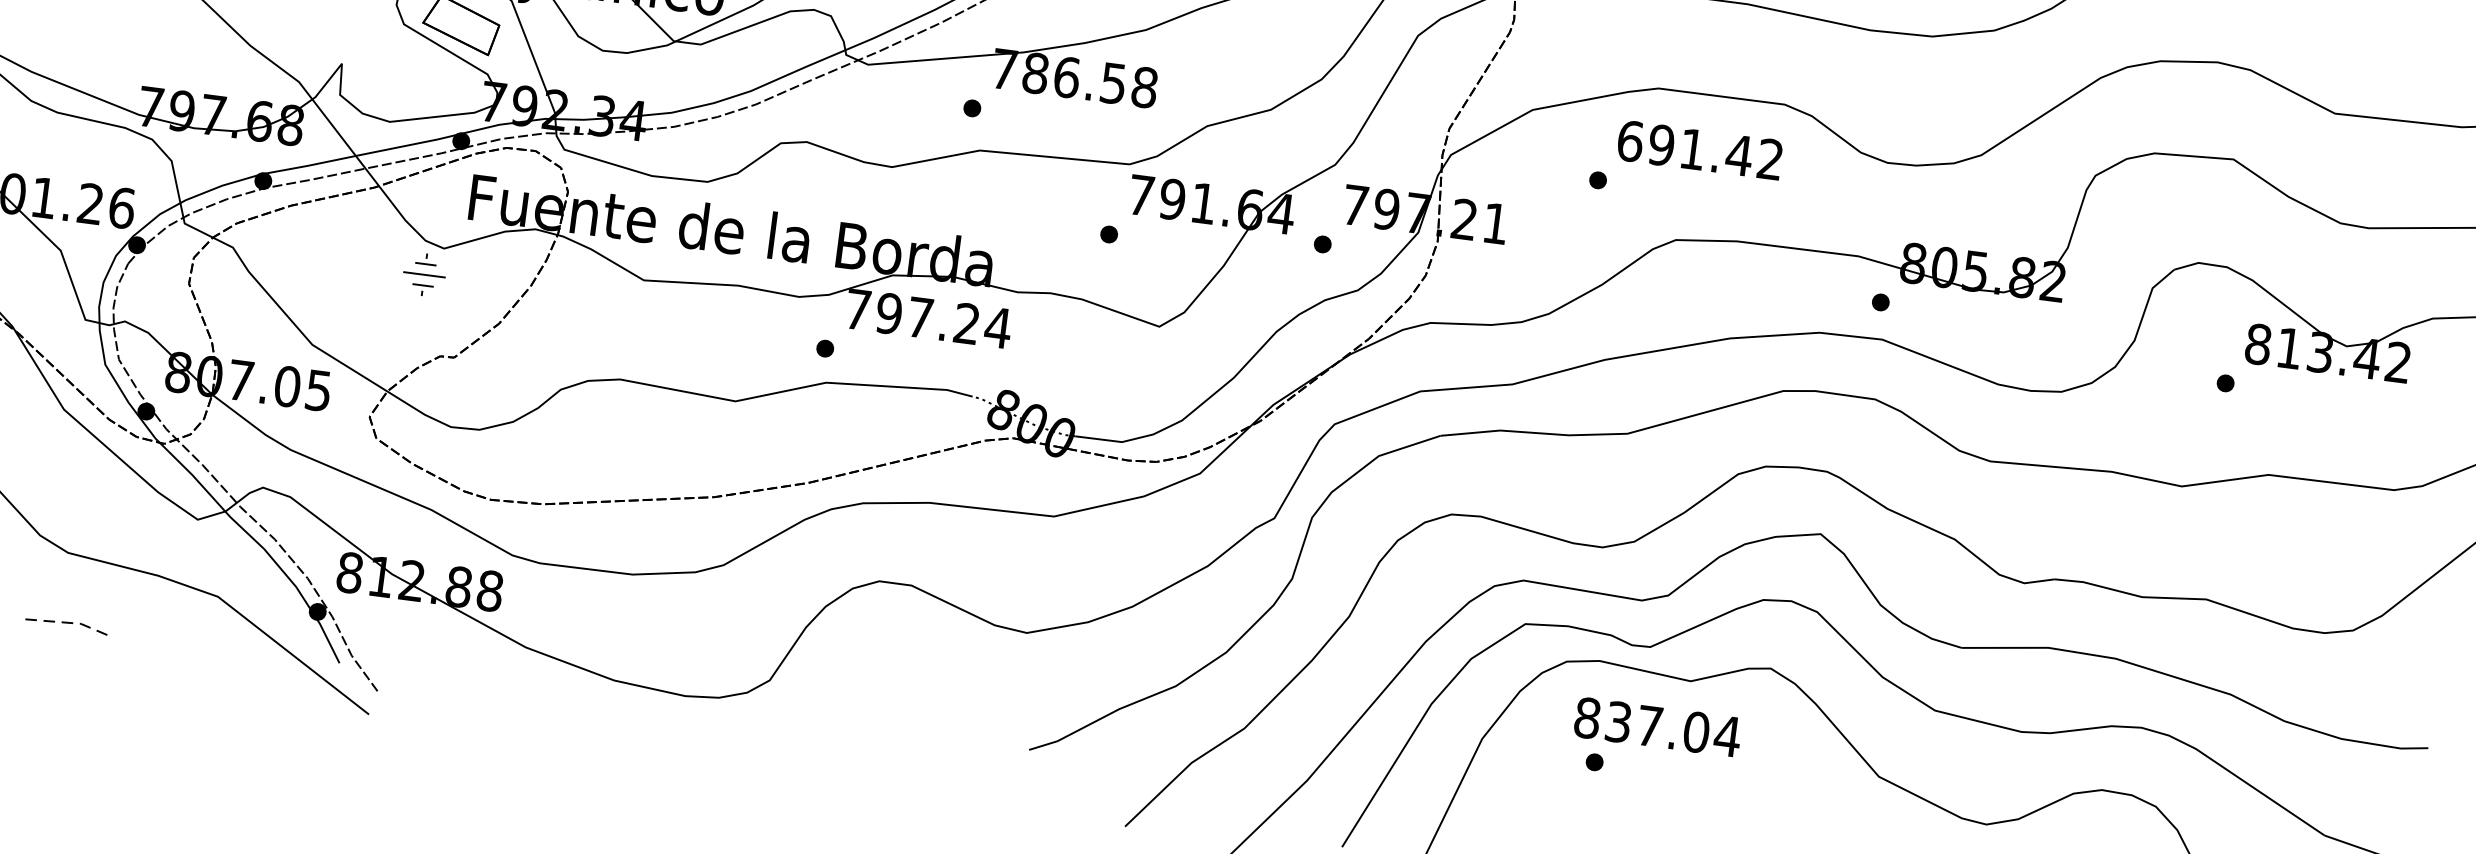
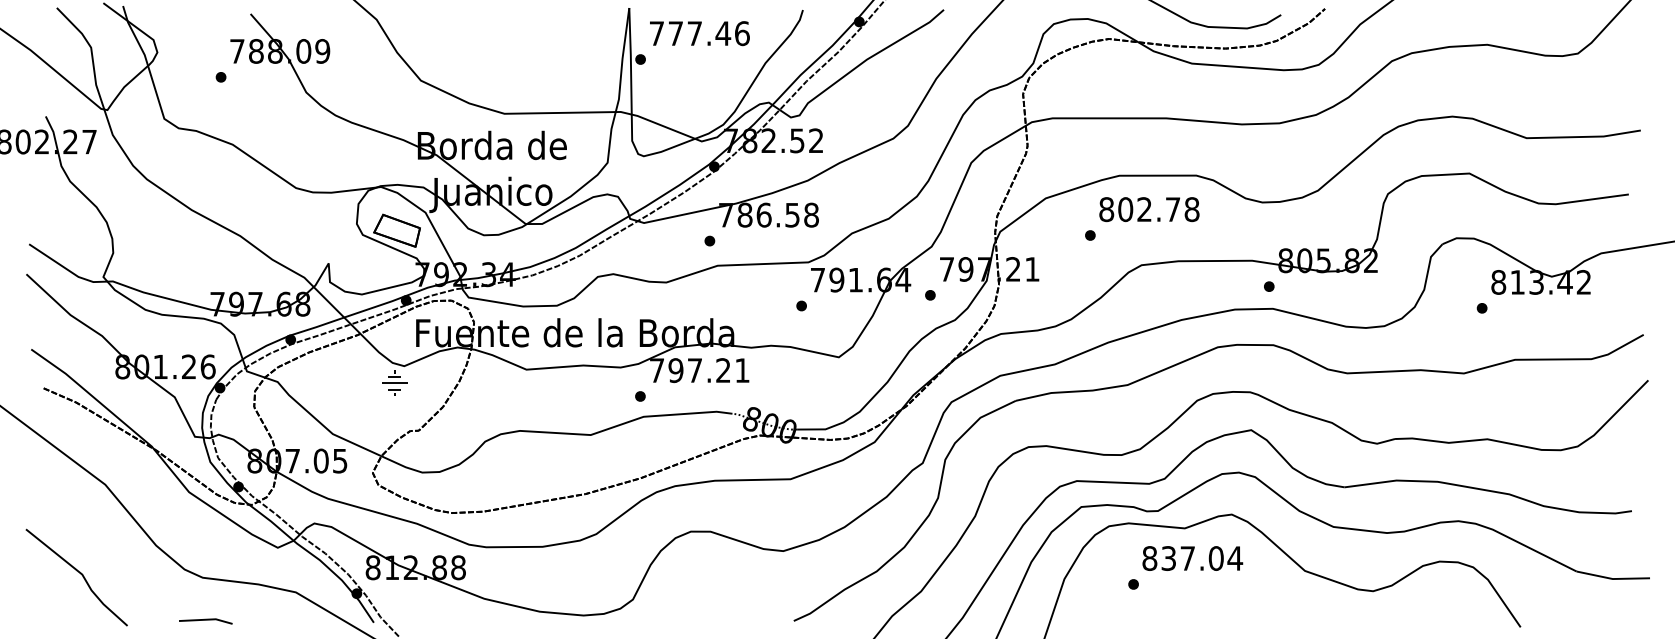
text: (1700, 150) -> (1149, 209), 691.42 -> 802.78
text: (998, 327) -> (742, 370), 797.24 -> 797.21
line: (65, 622) -> (206, 619), dashed -> solid
text: (1657, 727) -> (1192, 558), moved

